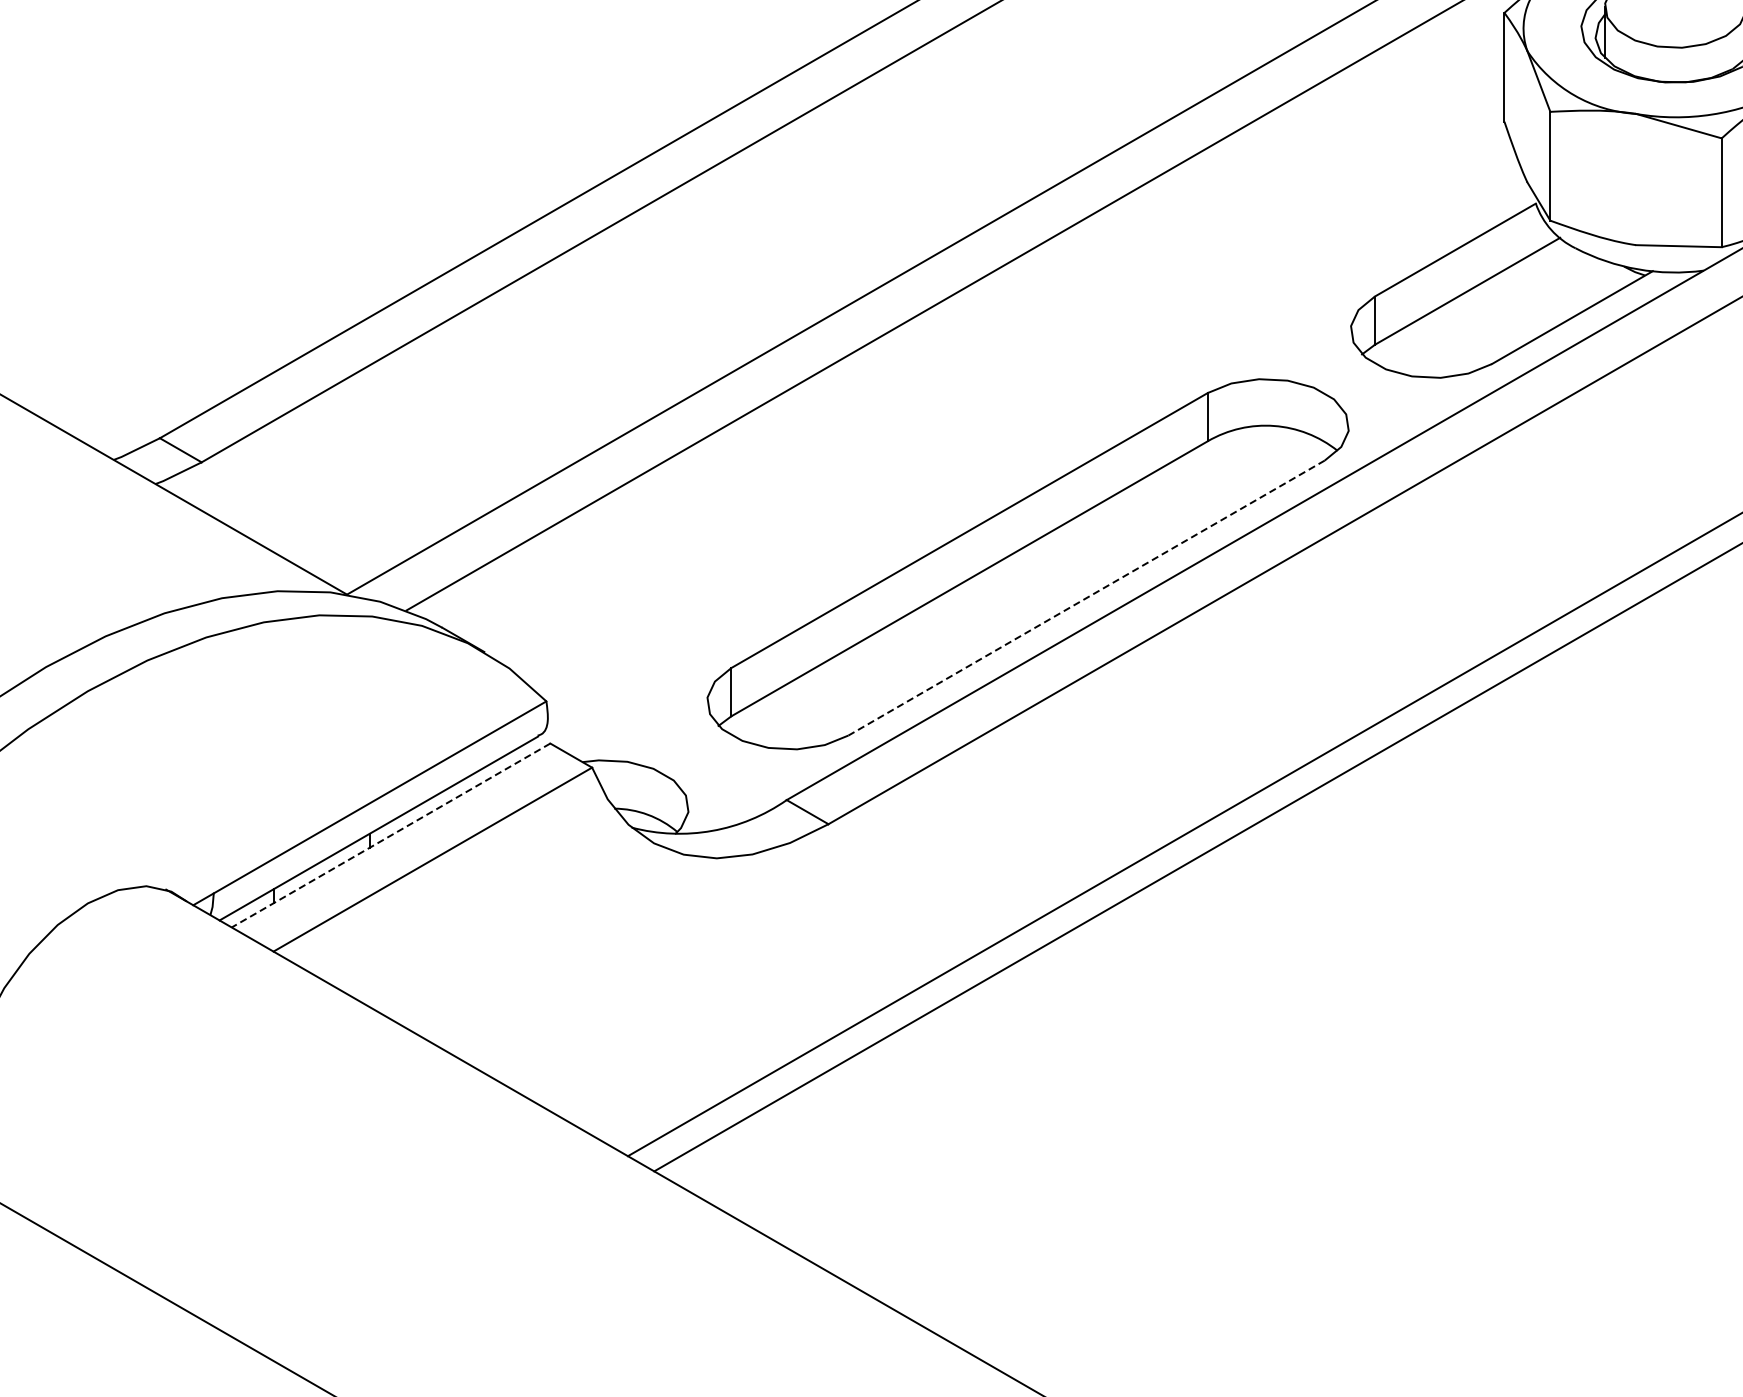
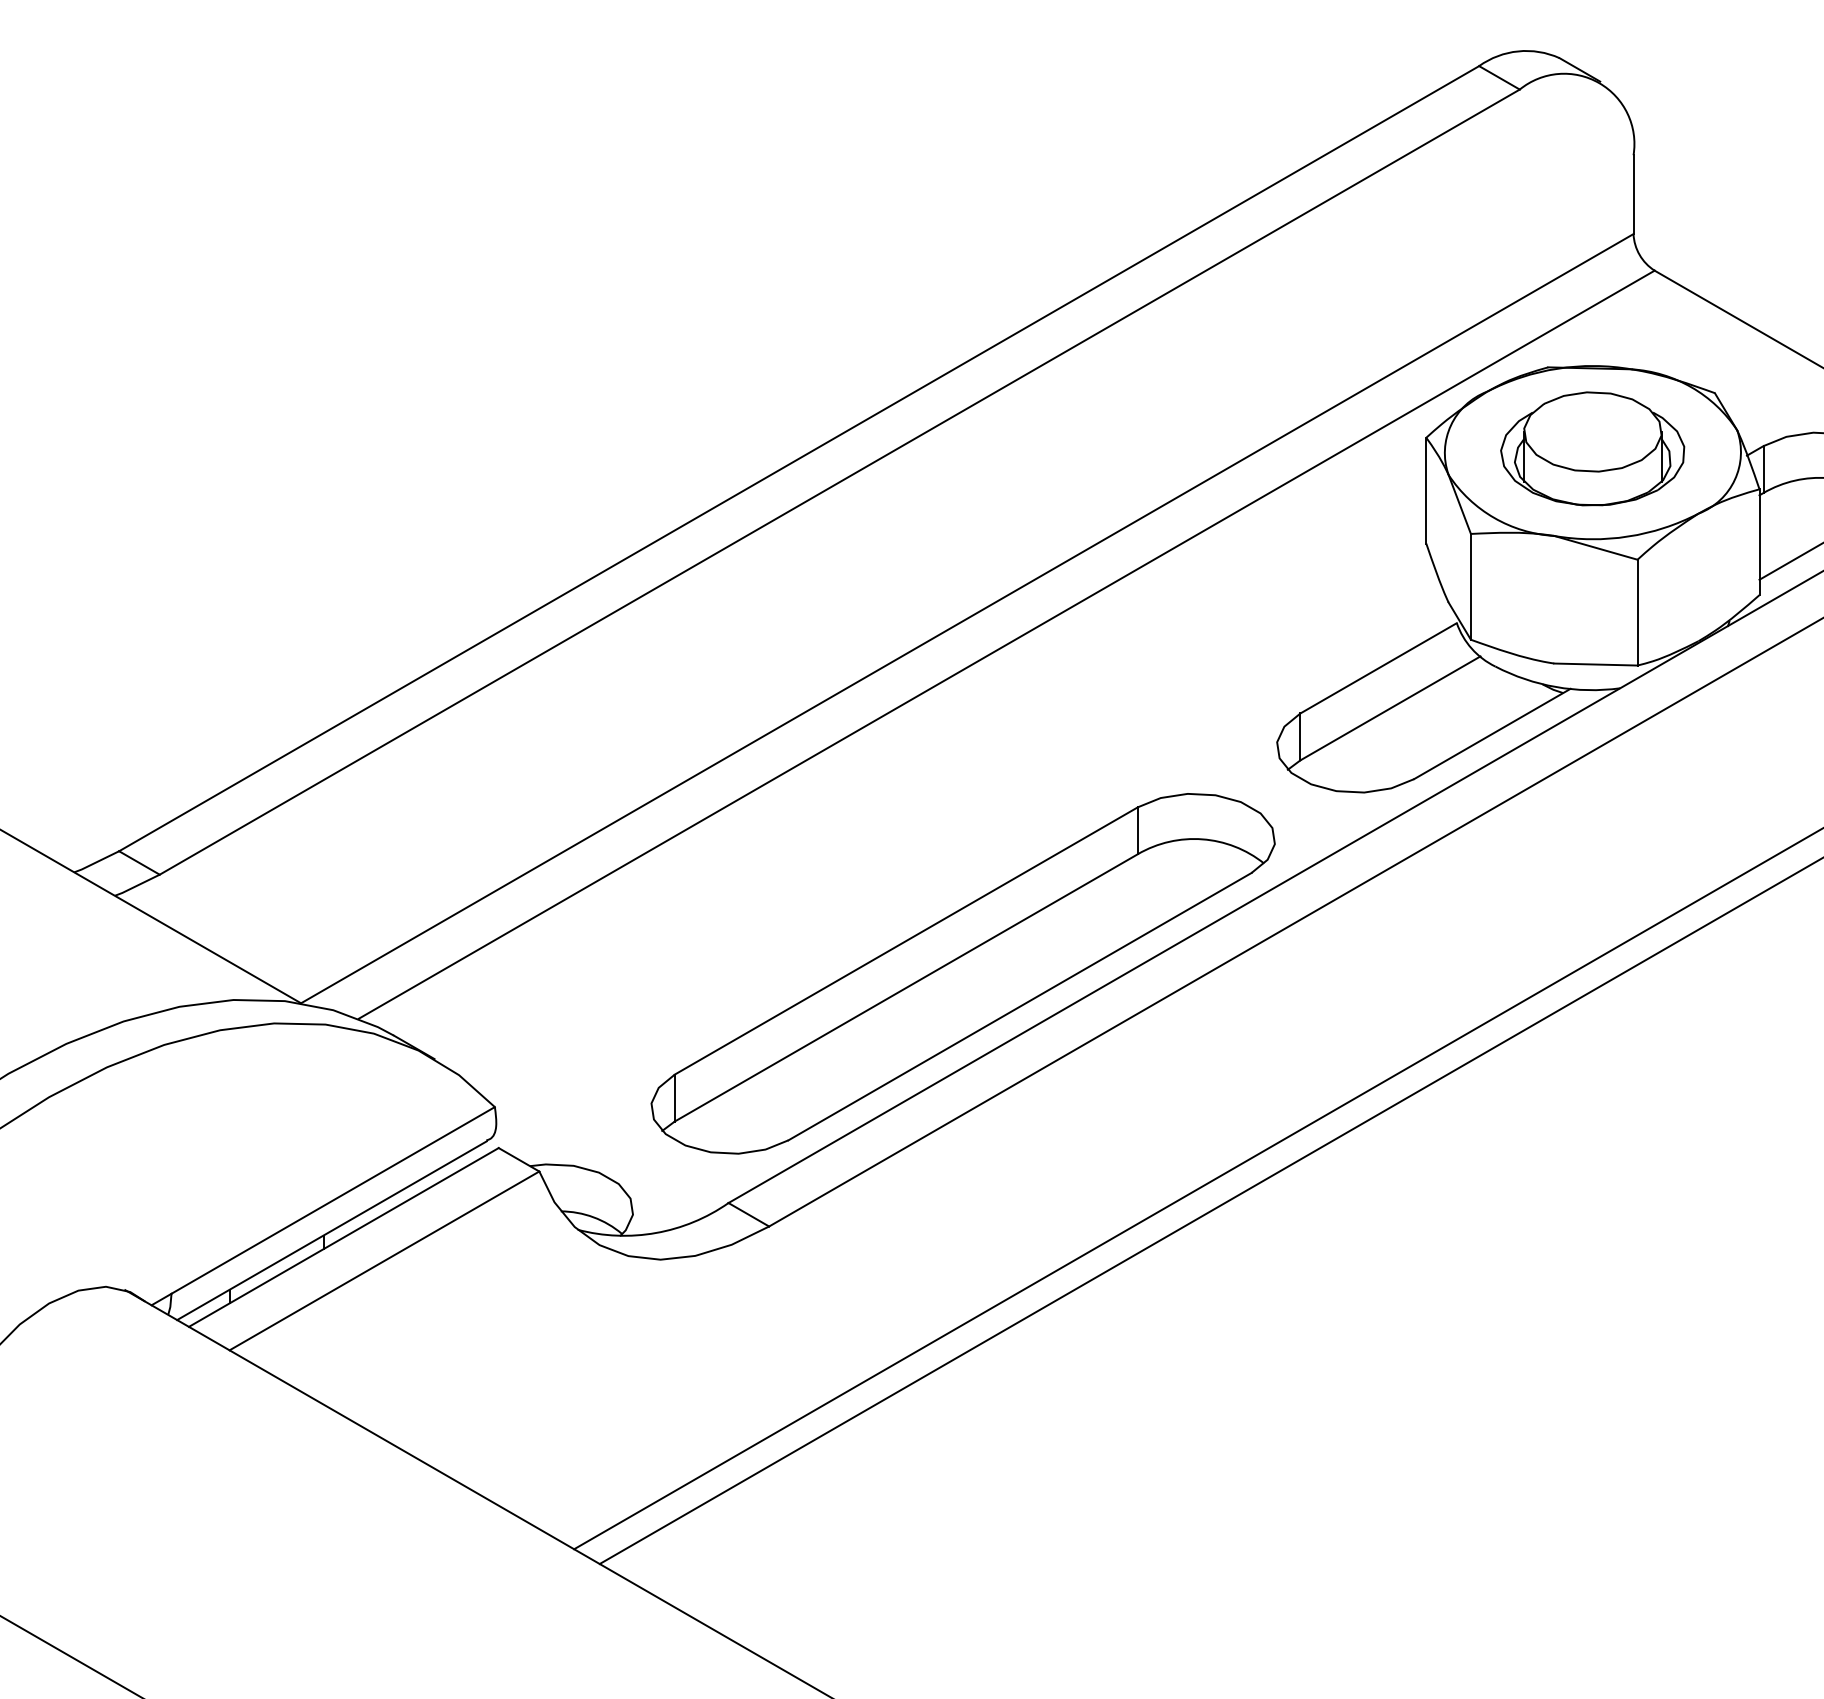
line: (1086, 597) -> (1019, 1006), dashed -> solid
line: (390, 835) -> (343, 1237), dashed -> solid

